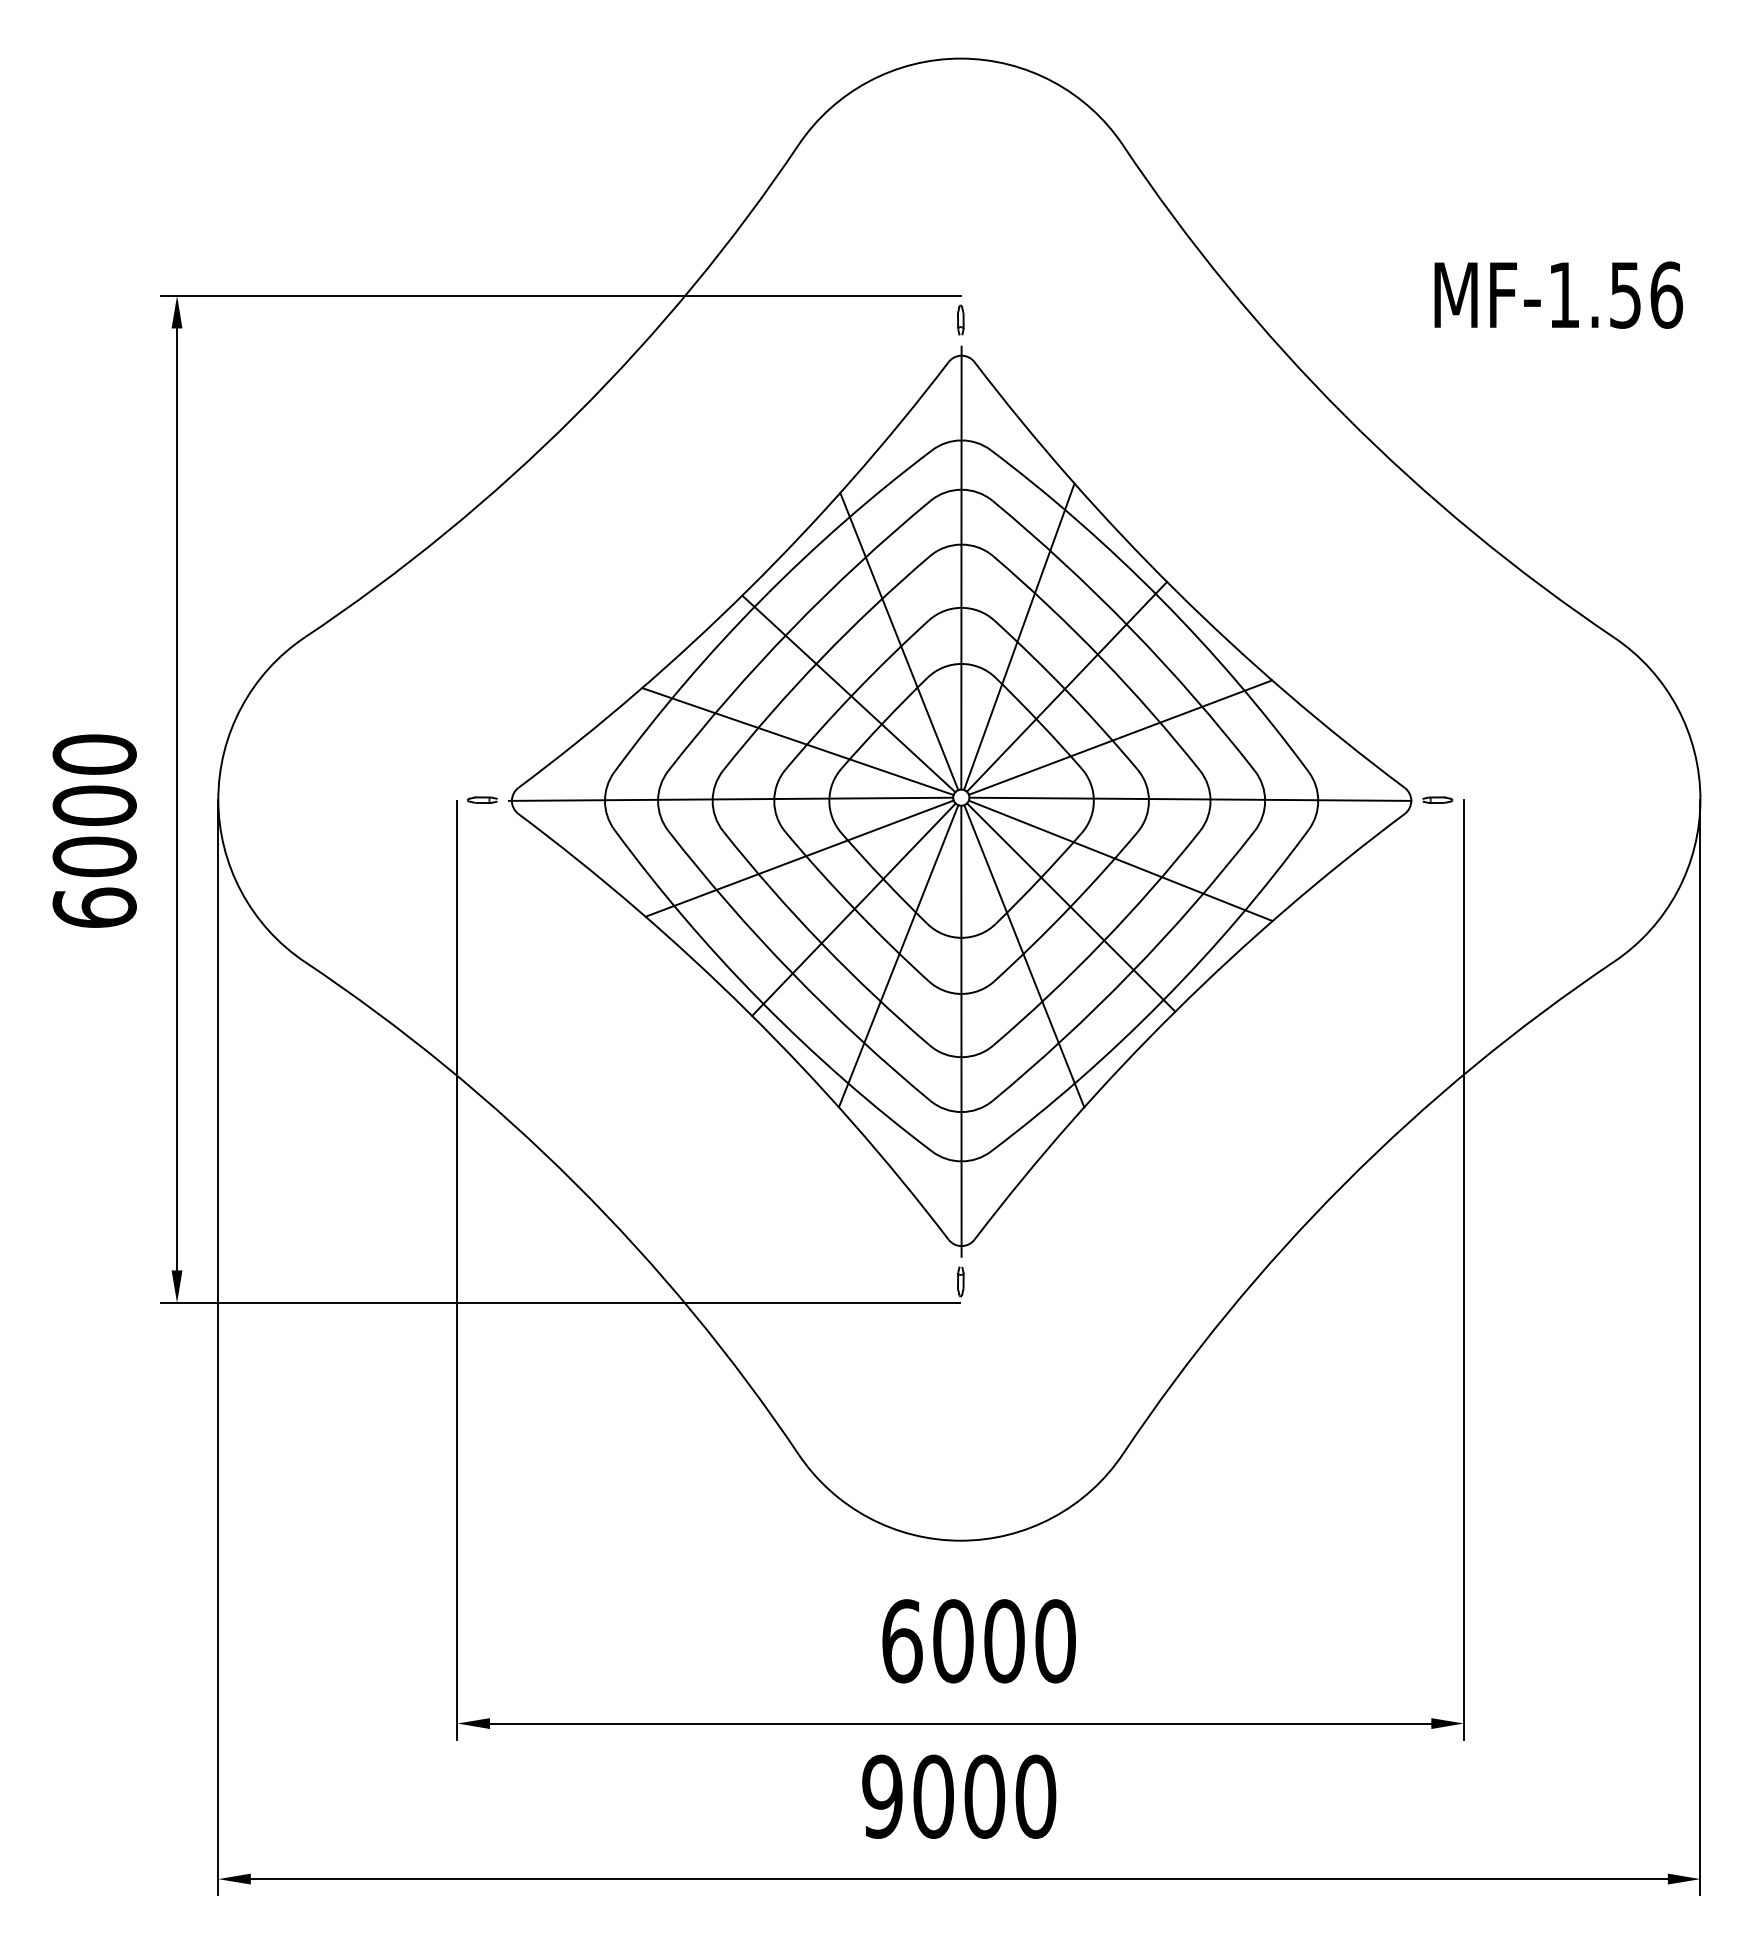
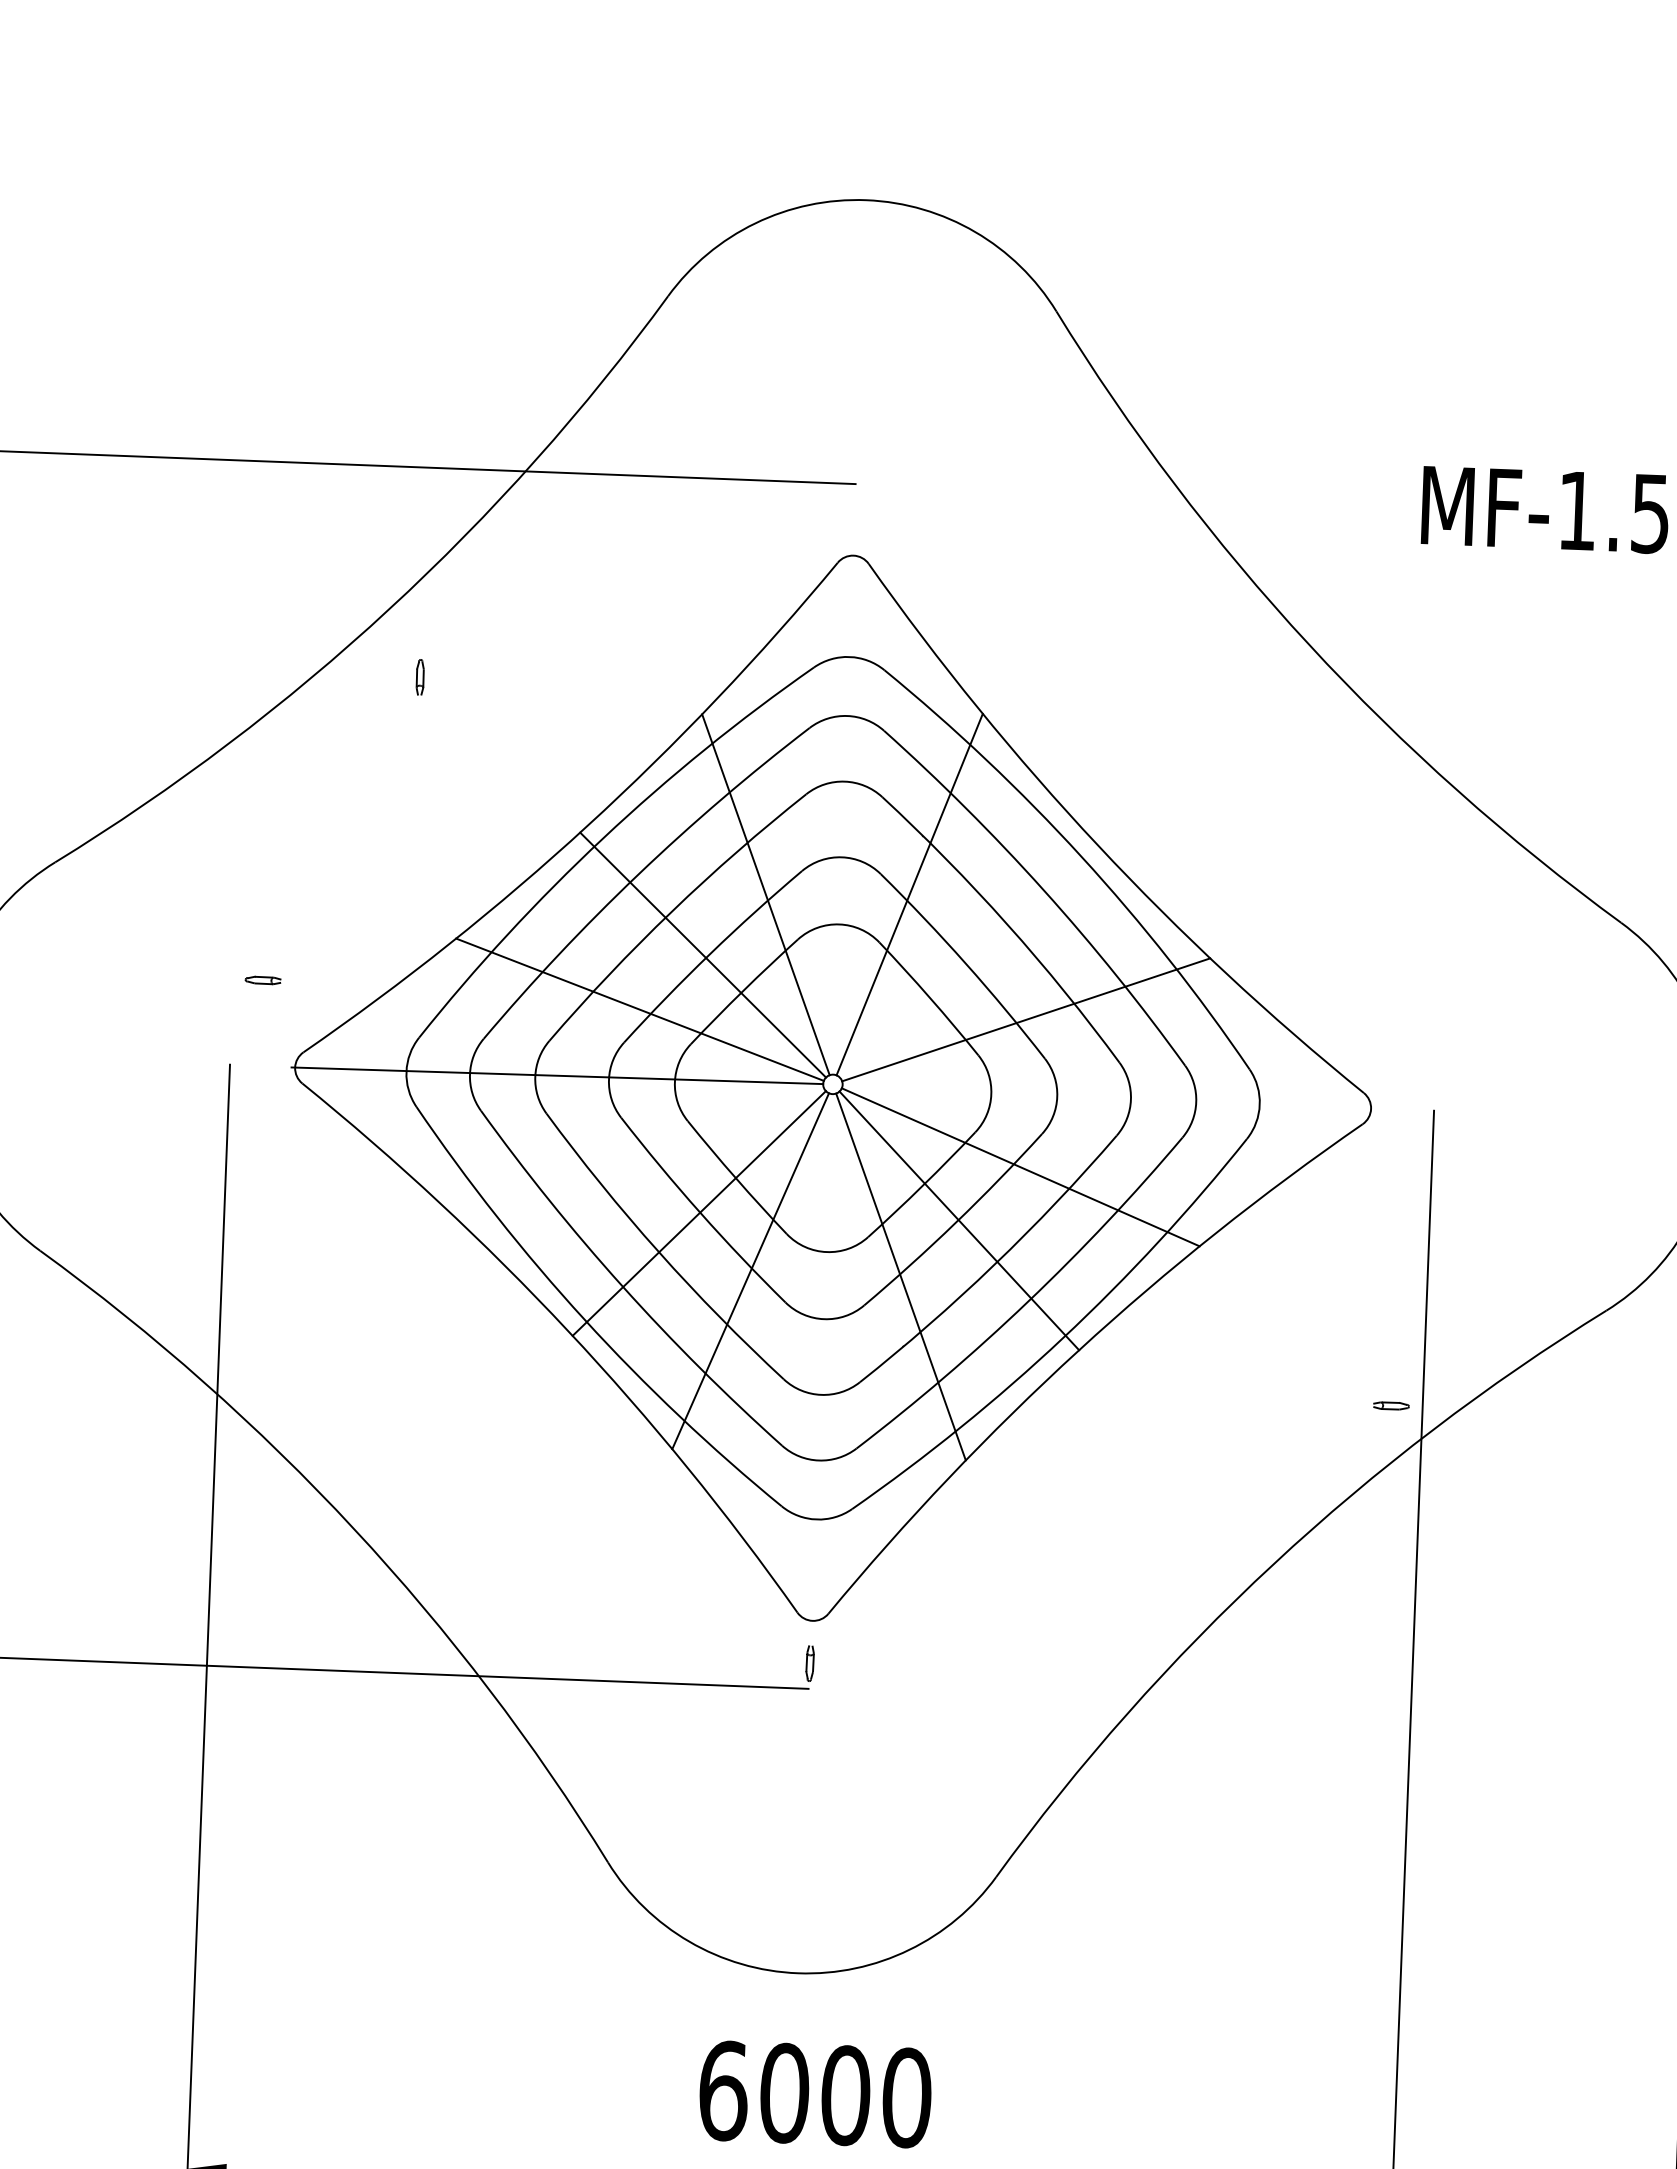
part: (960, 319) -> (419, 676), moved
line: (961, 567) -> (843, 809), removed
line: (1066, 686) -> (963, 956), removed
line: (1190, 798) -> (1107, 1095), removed
part: (482, 799) -> (263, 979), moved
part: (1437, 799) -> (1391, 1405), moved
line: (799, 858) -> (636, 1149), removed
line: (961, 1030) -> (822, 1362), removed

